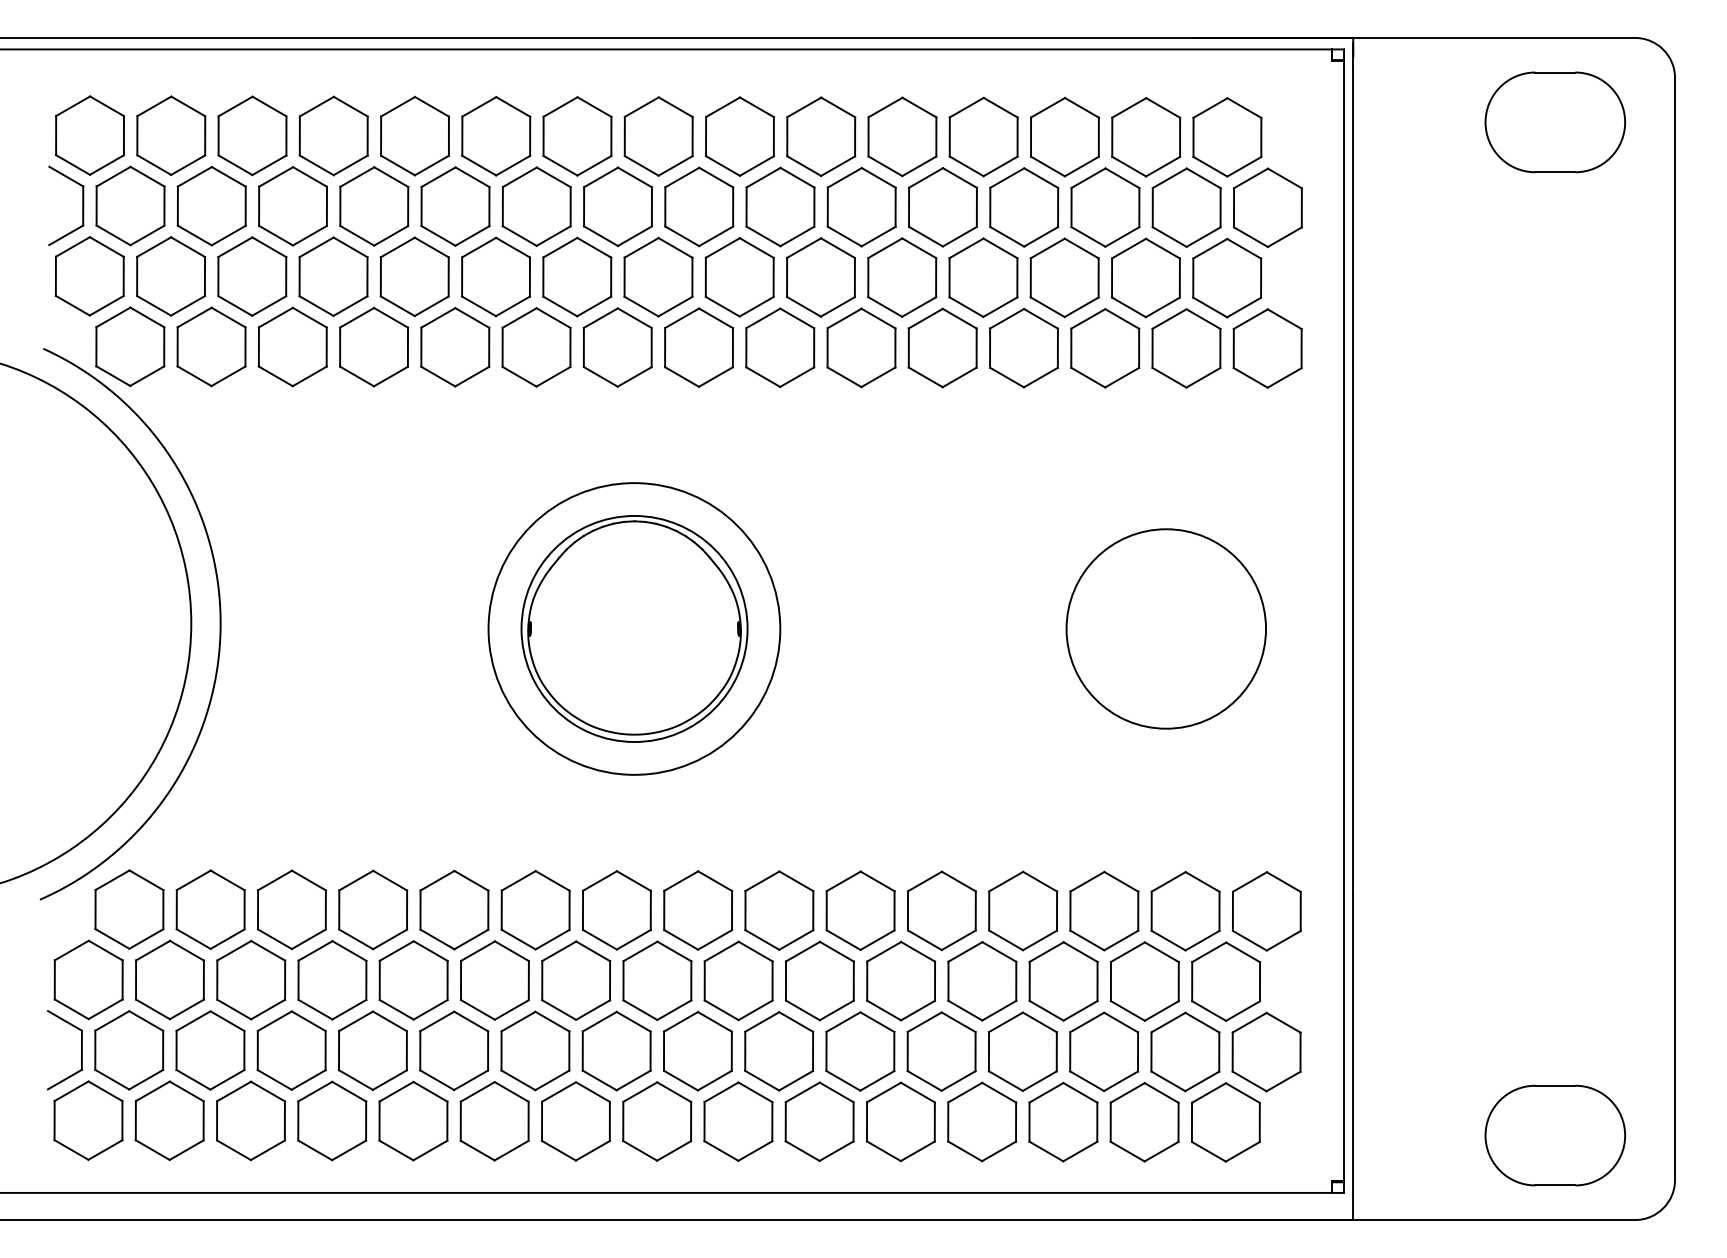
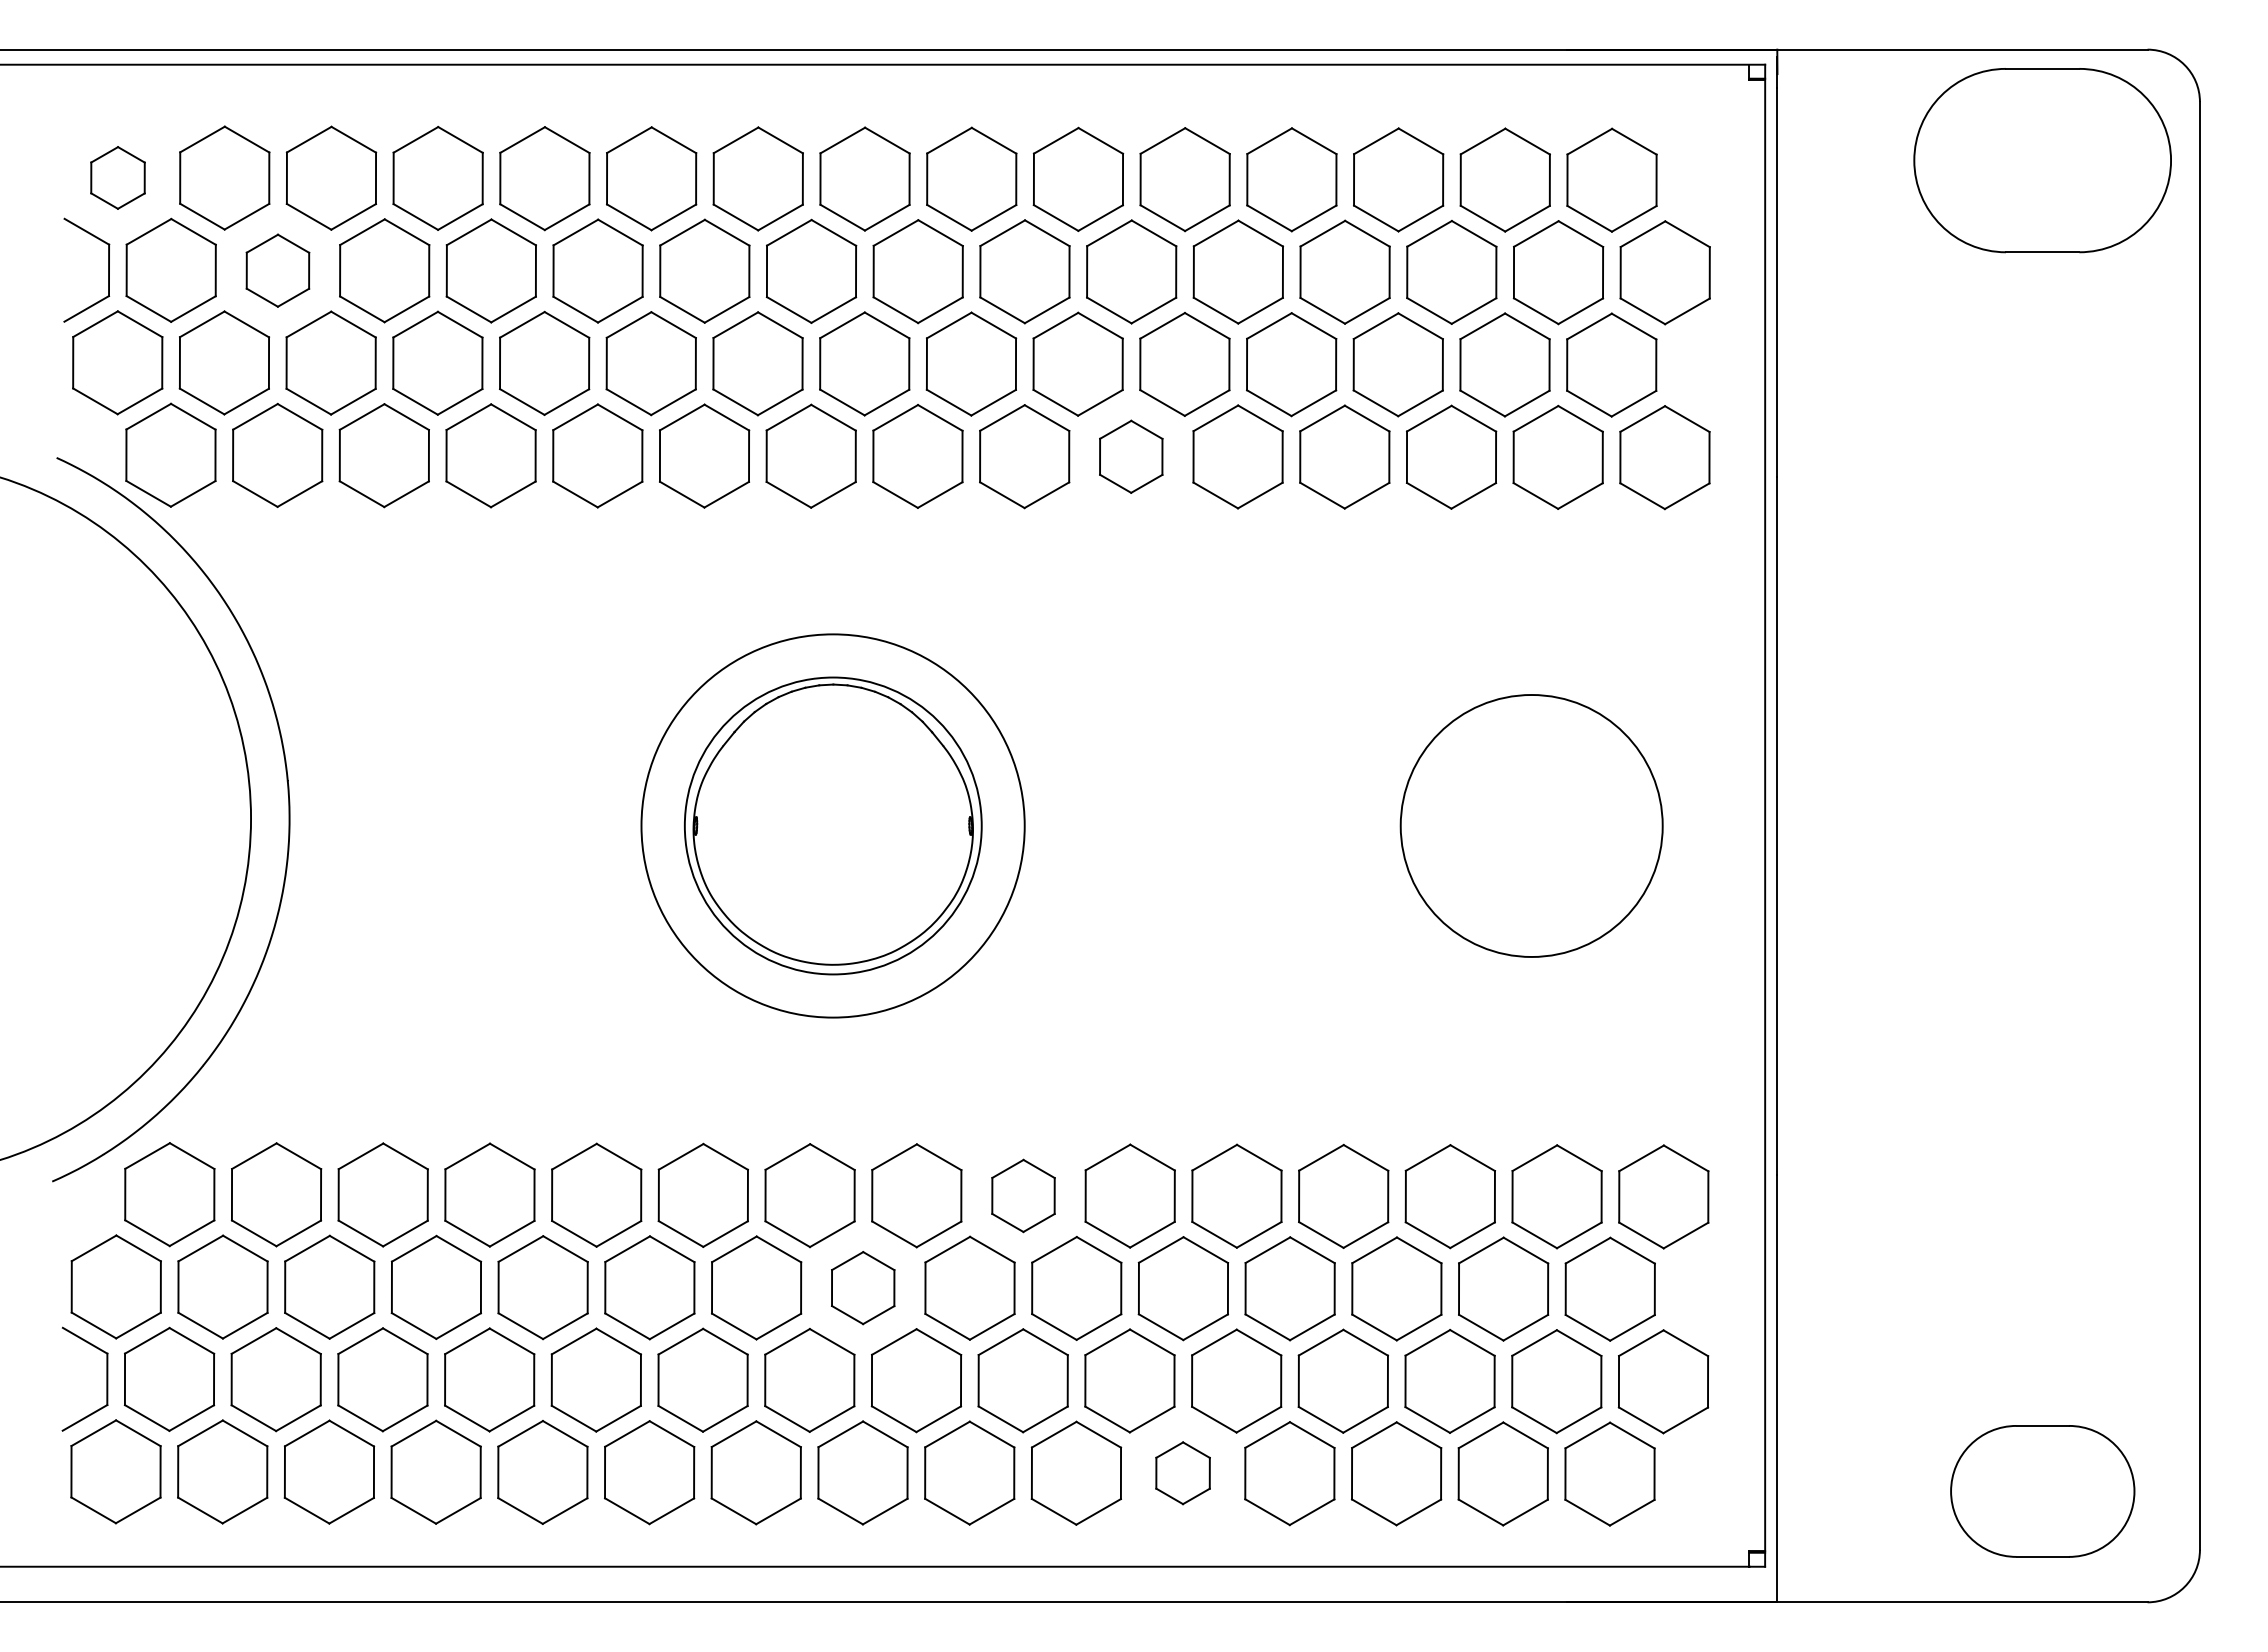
part: (1555, 122) -> (2042, 160), size x1.4
part: (89, 135) -> (117, 177), size x0.6
part: (211, 206) -> (277, 270), size x0.7
part: (860, 347) -> (1130, 456), size x0.7
part: (779, 910) -> (1023, 1195), size x0.7
part: (656, 980) -> (862, 1287), size x0.7
part: (900, 1121) -> (1182, 1472), size x0.6

